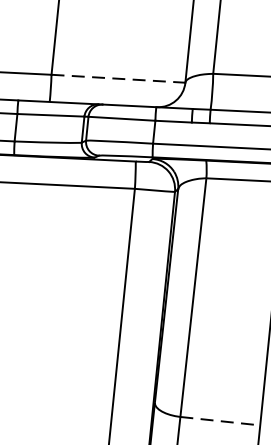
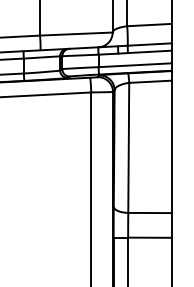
line: (118, 79) -> (76, 34), dashed -> solid
line: (221, 422) -> (150, 213), dashed -> solid

